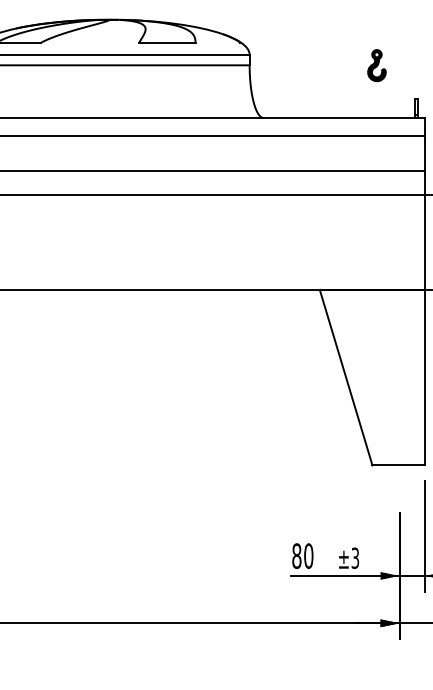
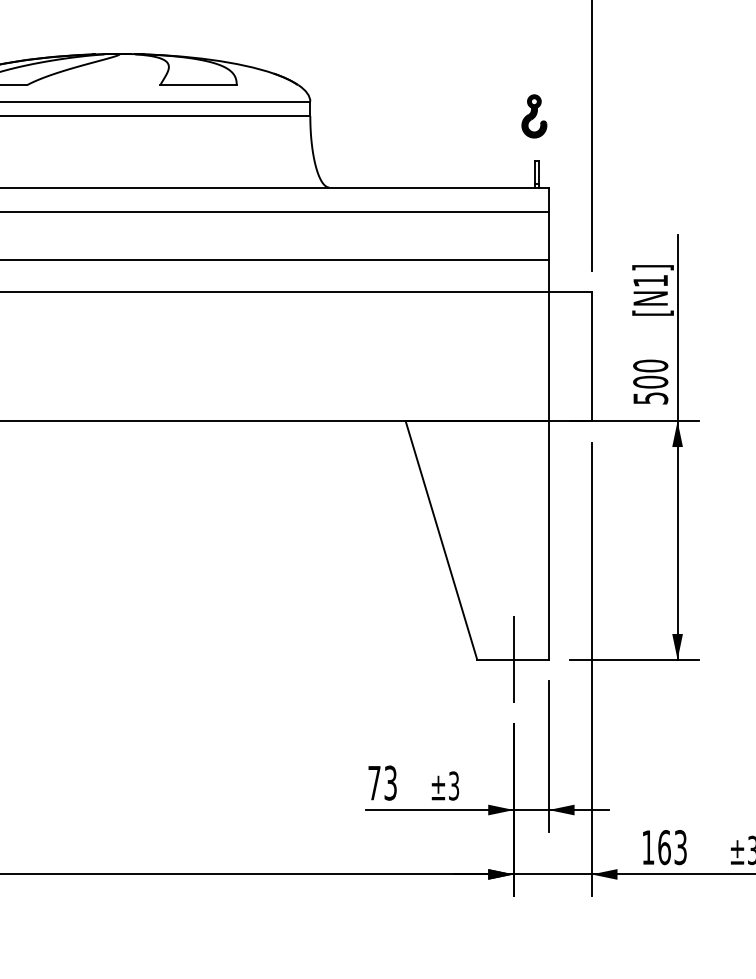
part: (377, 65) -> (534, 116), moved
line: (399, 464) -> (513, 658), added
text: (302, 555) -> (382, 782), 80 -> 73

